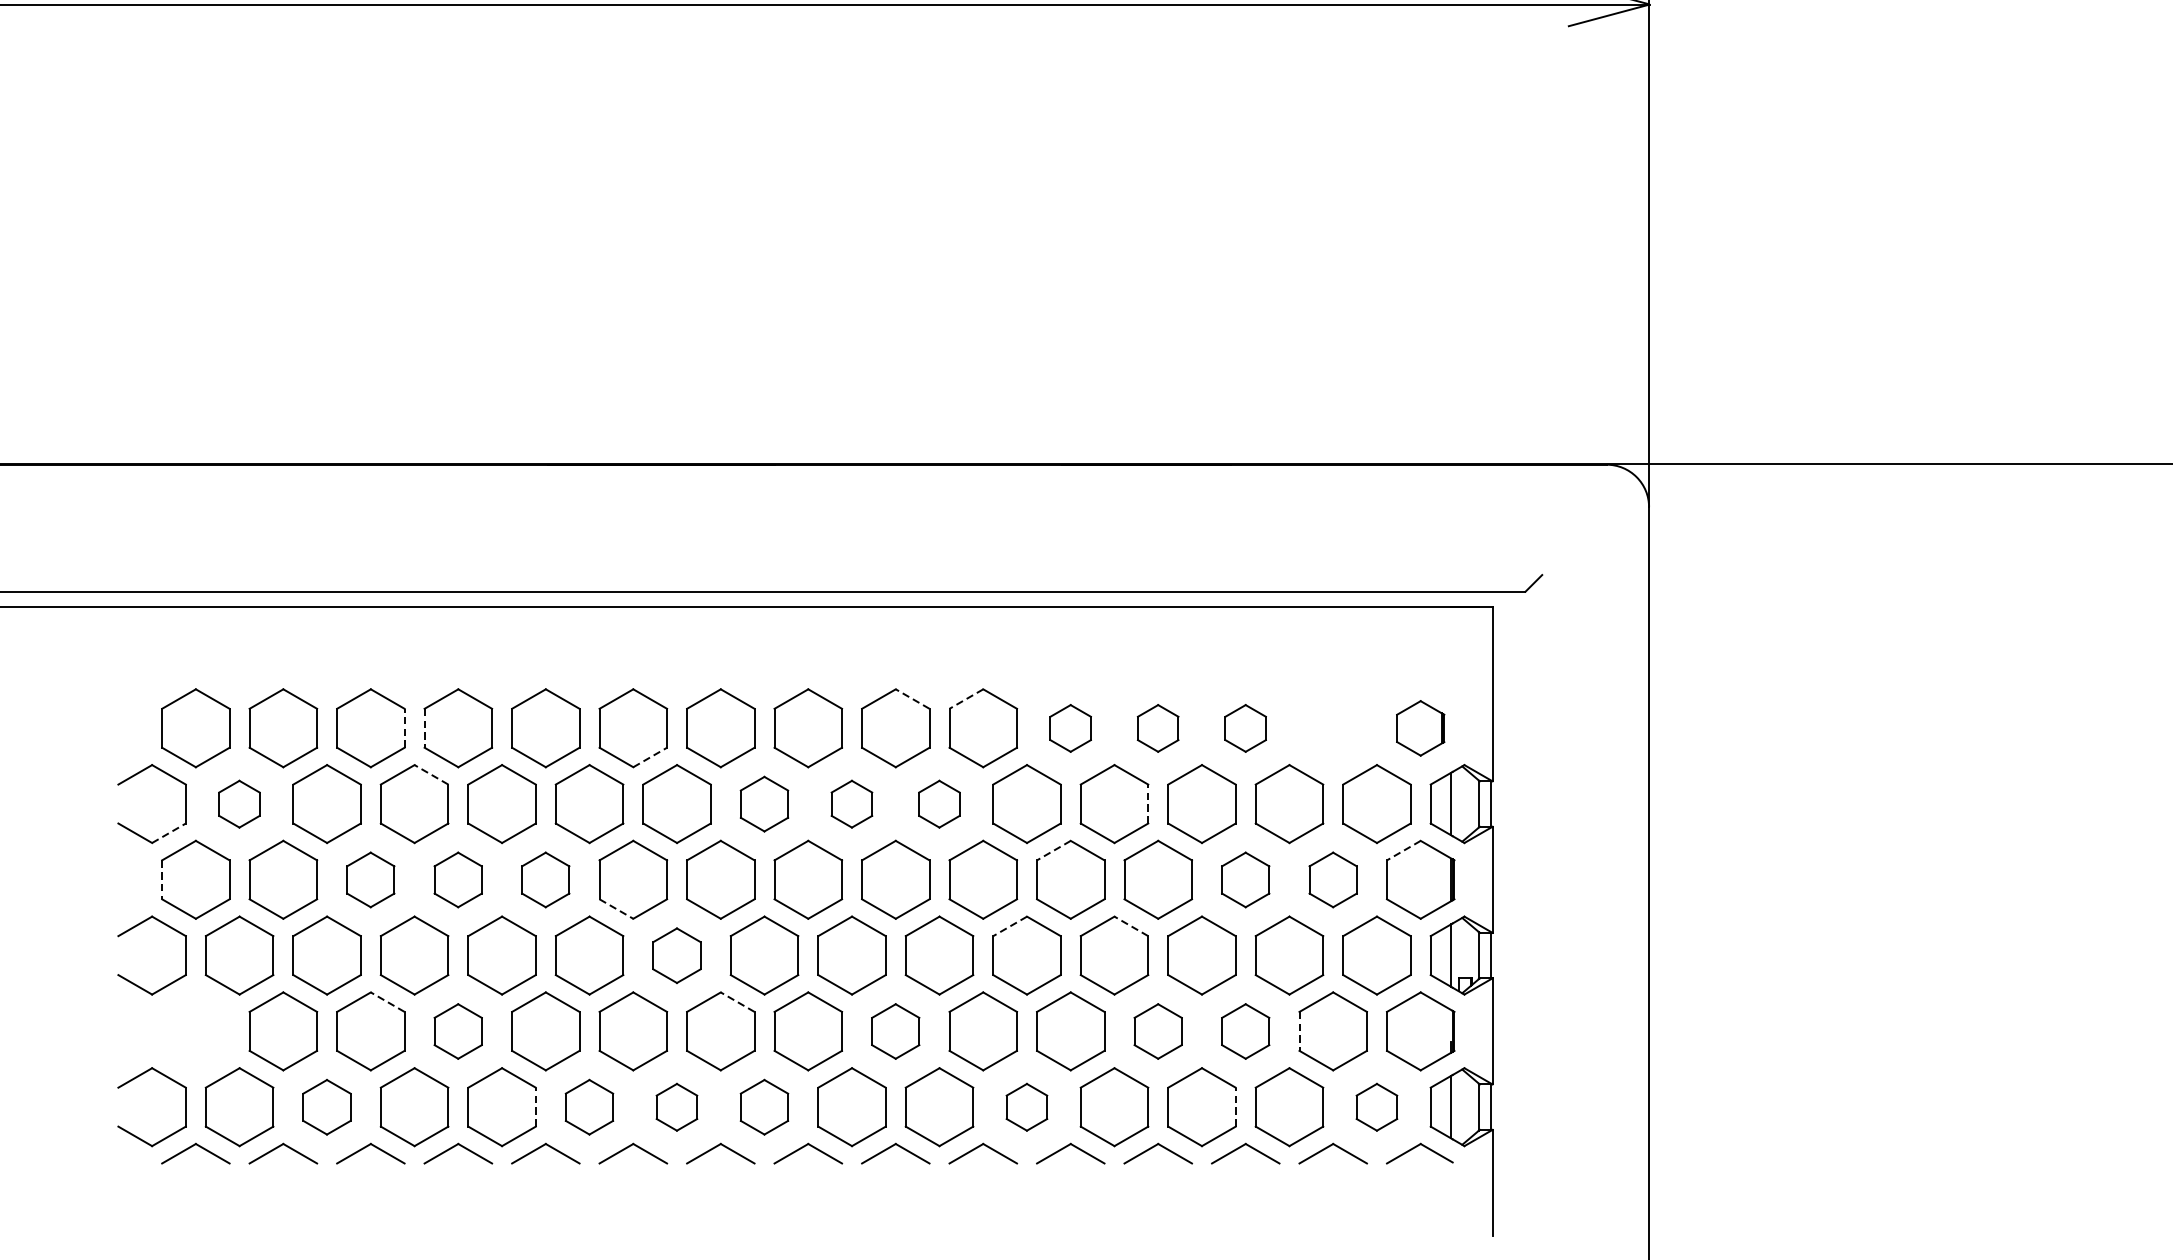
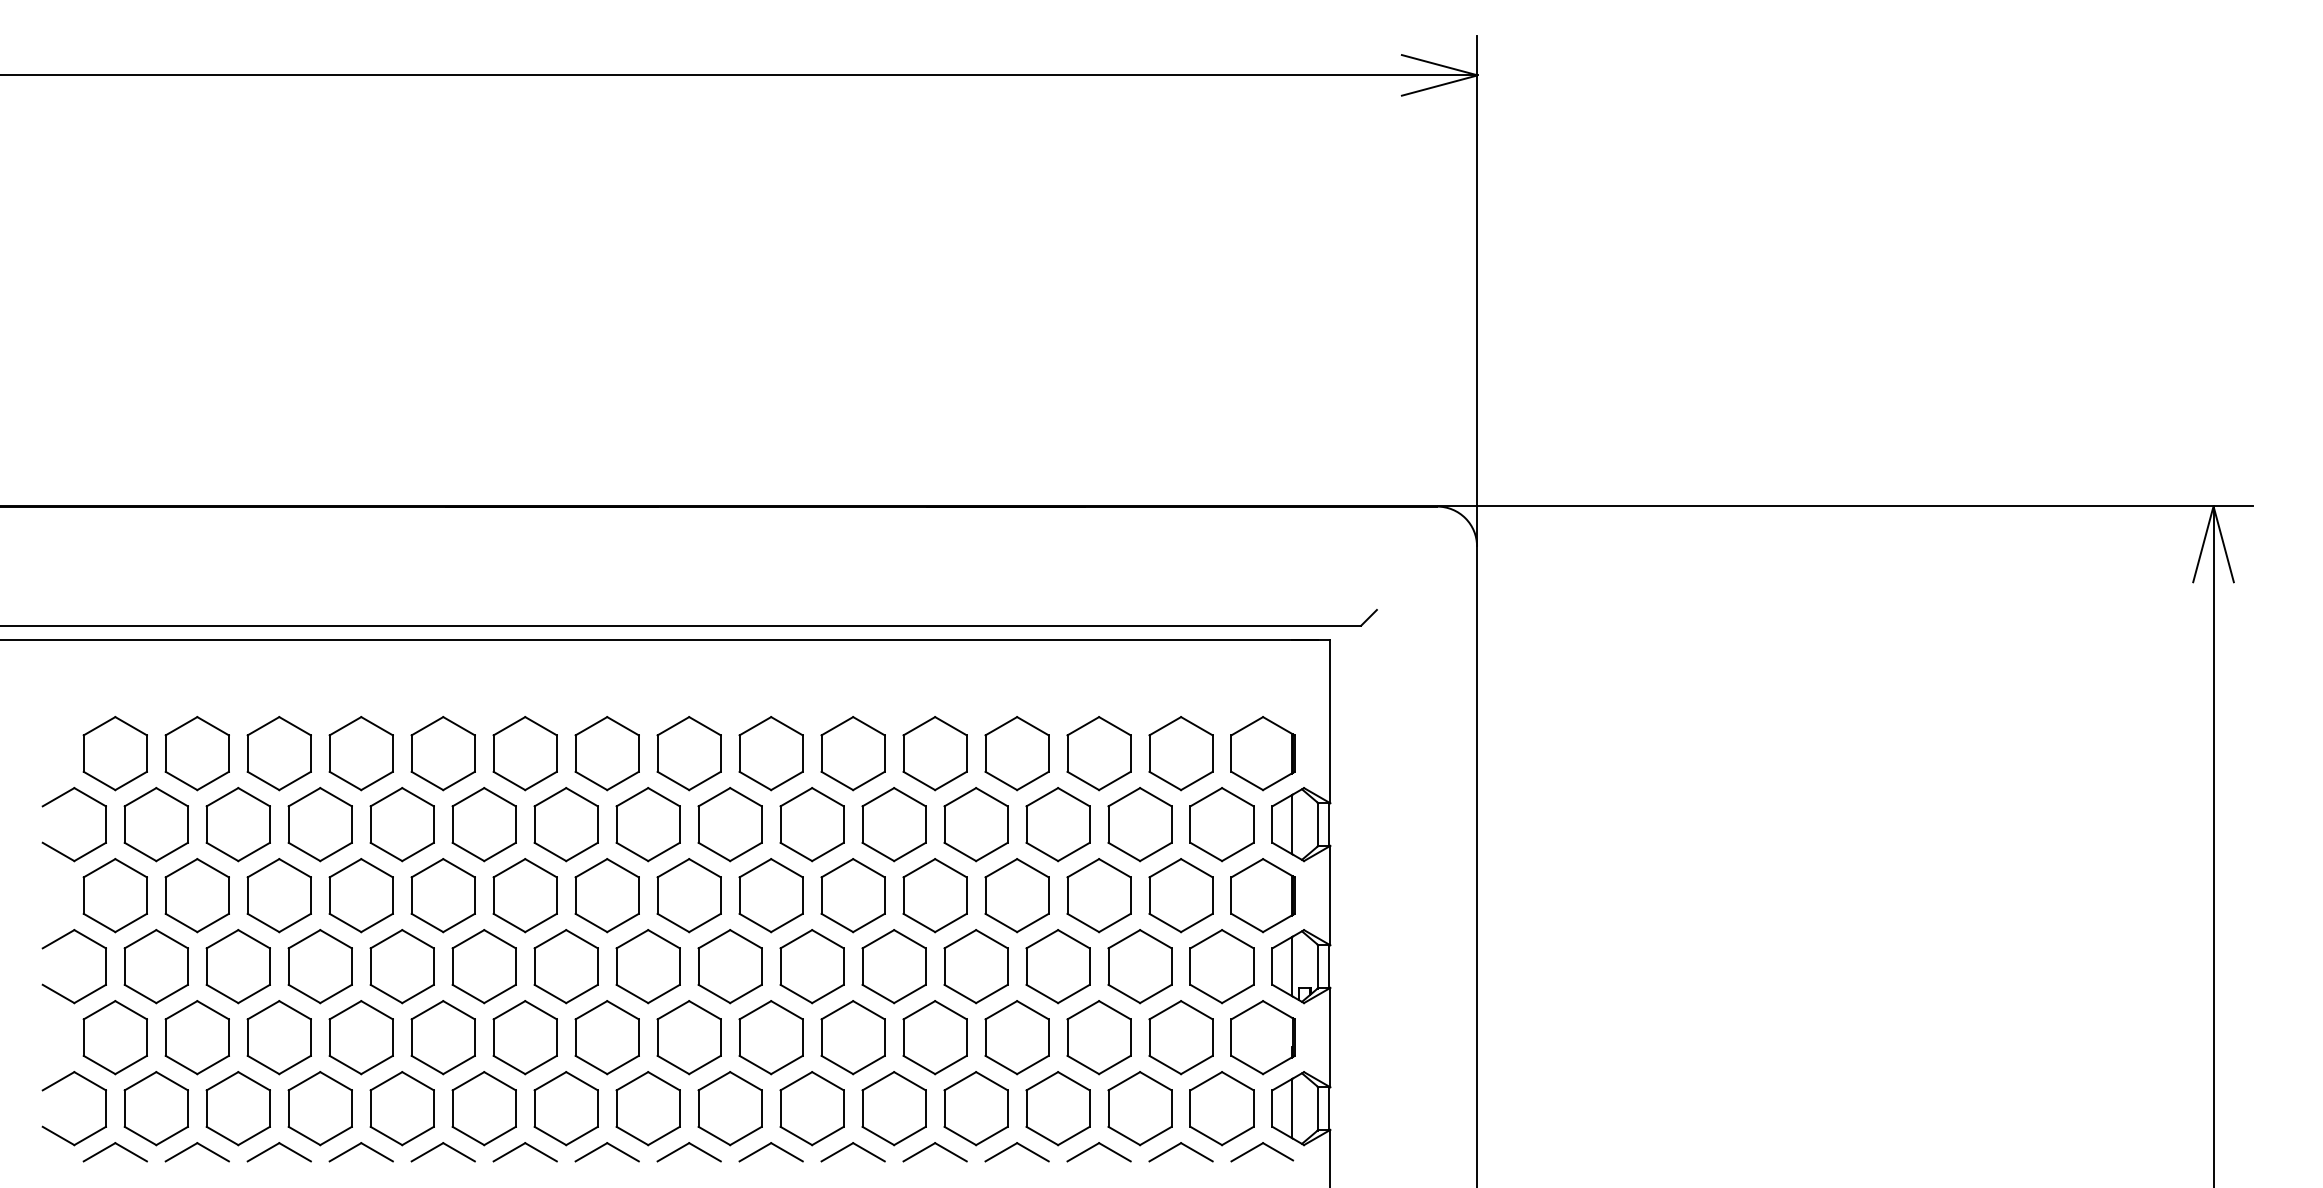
line: (912, 698) -> (786, 725), dashed -> solid
line: (965, 699) -> (836, 726), dashed -> solid
line: (404, 728) -> (310, 753), dashed -> solid
part: (1070, 728) -> (934, 753), size x1.67
part: (1157, 728) -> (1016, 753), size x1.67
part: (1245, 728) -> (1098, 753), size x1.67
part: (1332, 728) -> (1180, 753), added
part: (1420, 728) -> (1262, 753), size x1.43
line: (424, 729) -> (329, 754), dashed -> solid
line: (650, 757) -> (541, 780), dashed -> solid
line: (430, 774) -> (335, 796), dashed -> solid
part: (238, 803) -> (155, 824), size x1.67
part: (763, 803) -> (647, 824), size x1.43
part: (851, 803) -> (729, 824), size x1.67
part: (938, 803) -> (811, 824), size x1.67
line: (1147, 803) -> (1007, 824), dashed -> solid
line: (169, 832) -> (90, 851), dashed -> solid
line: (1052, 850) -> (918, 868), dashed -> solid
line: (1403, 850) -> (1246, 868), dashed -> solid
part: (369, 879) -> (278, 895), size x1.43
part: (457, 879) -> (360, 895), size x1.43
part: (545, 879) -> (442, 895), size x1.43
part: (1245, 879) -> (1098, 895), size x1.43
part: (1332, 879) -> (1180, 895), size x1.43
line: (161, 880) -> (83, 896), dashed -> solid
line: (616, 909) -> (509, 923), dashed -> solid
line: (1130, 925) -> (991, 938), dashed -> solid
line: (1009, 926) -> (877, 939), dashed -> solid
part: (676, 955) -> (565, 966), size x1.43
line: (387, 1001) -> (294, 1009), dashed -> solid
line: (737, 1001) -> (622, 1009), dashed -> solid
part: (194, 1031) -> (114, 1037), added
part: (457, 1031) -> (360, 1037), size x1.43
part: (895, 1031) -> (770, 1037), size x1.43
part: (1157, 1031) -> (1016, 1037), size x1.43
part: (1245, 1031) -> (1098, 1037), size x1.43
line: (1299, 1032) -> (1149, 1038), dashed -> solid
part: (326, 1107) -> (237, 1108), size x1.43
line: (535, 1107) -> (433, 1108), dashed -> solid
part: (588, 1107) -> (483, 1108), size x1.43
part: (676, 1107) -> (565, 1108), size x1.67
part: (763, 1107) -> (647, 1108), size x1.43
part: (1026, 1107) -> (893, 1108), size x1.67
line: (1235, 1107) -> (1089, 1108), dashed -> solid
part: (1376, 1107) -> (1221, 1108), size x1.67

